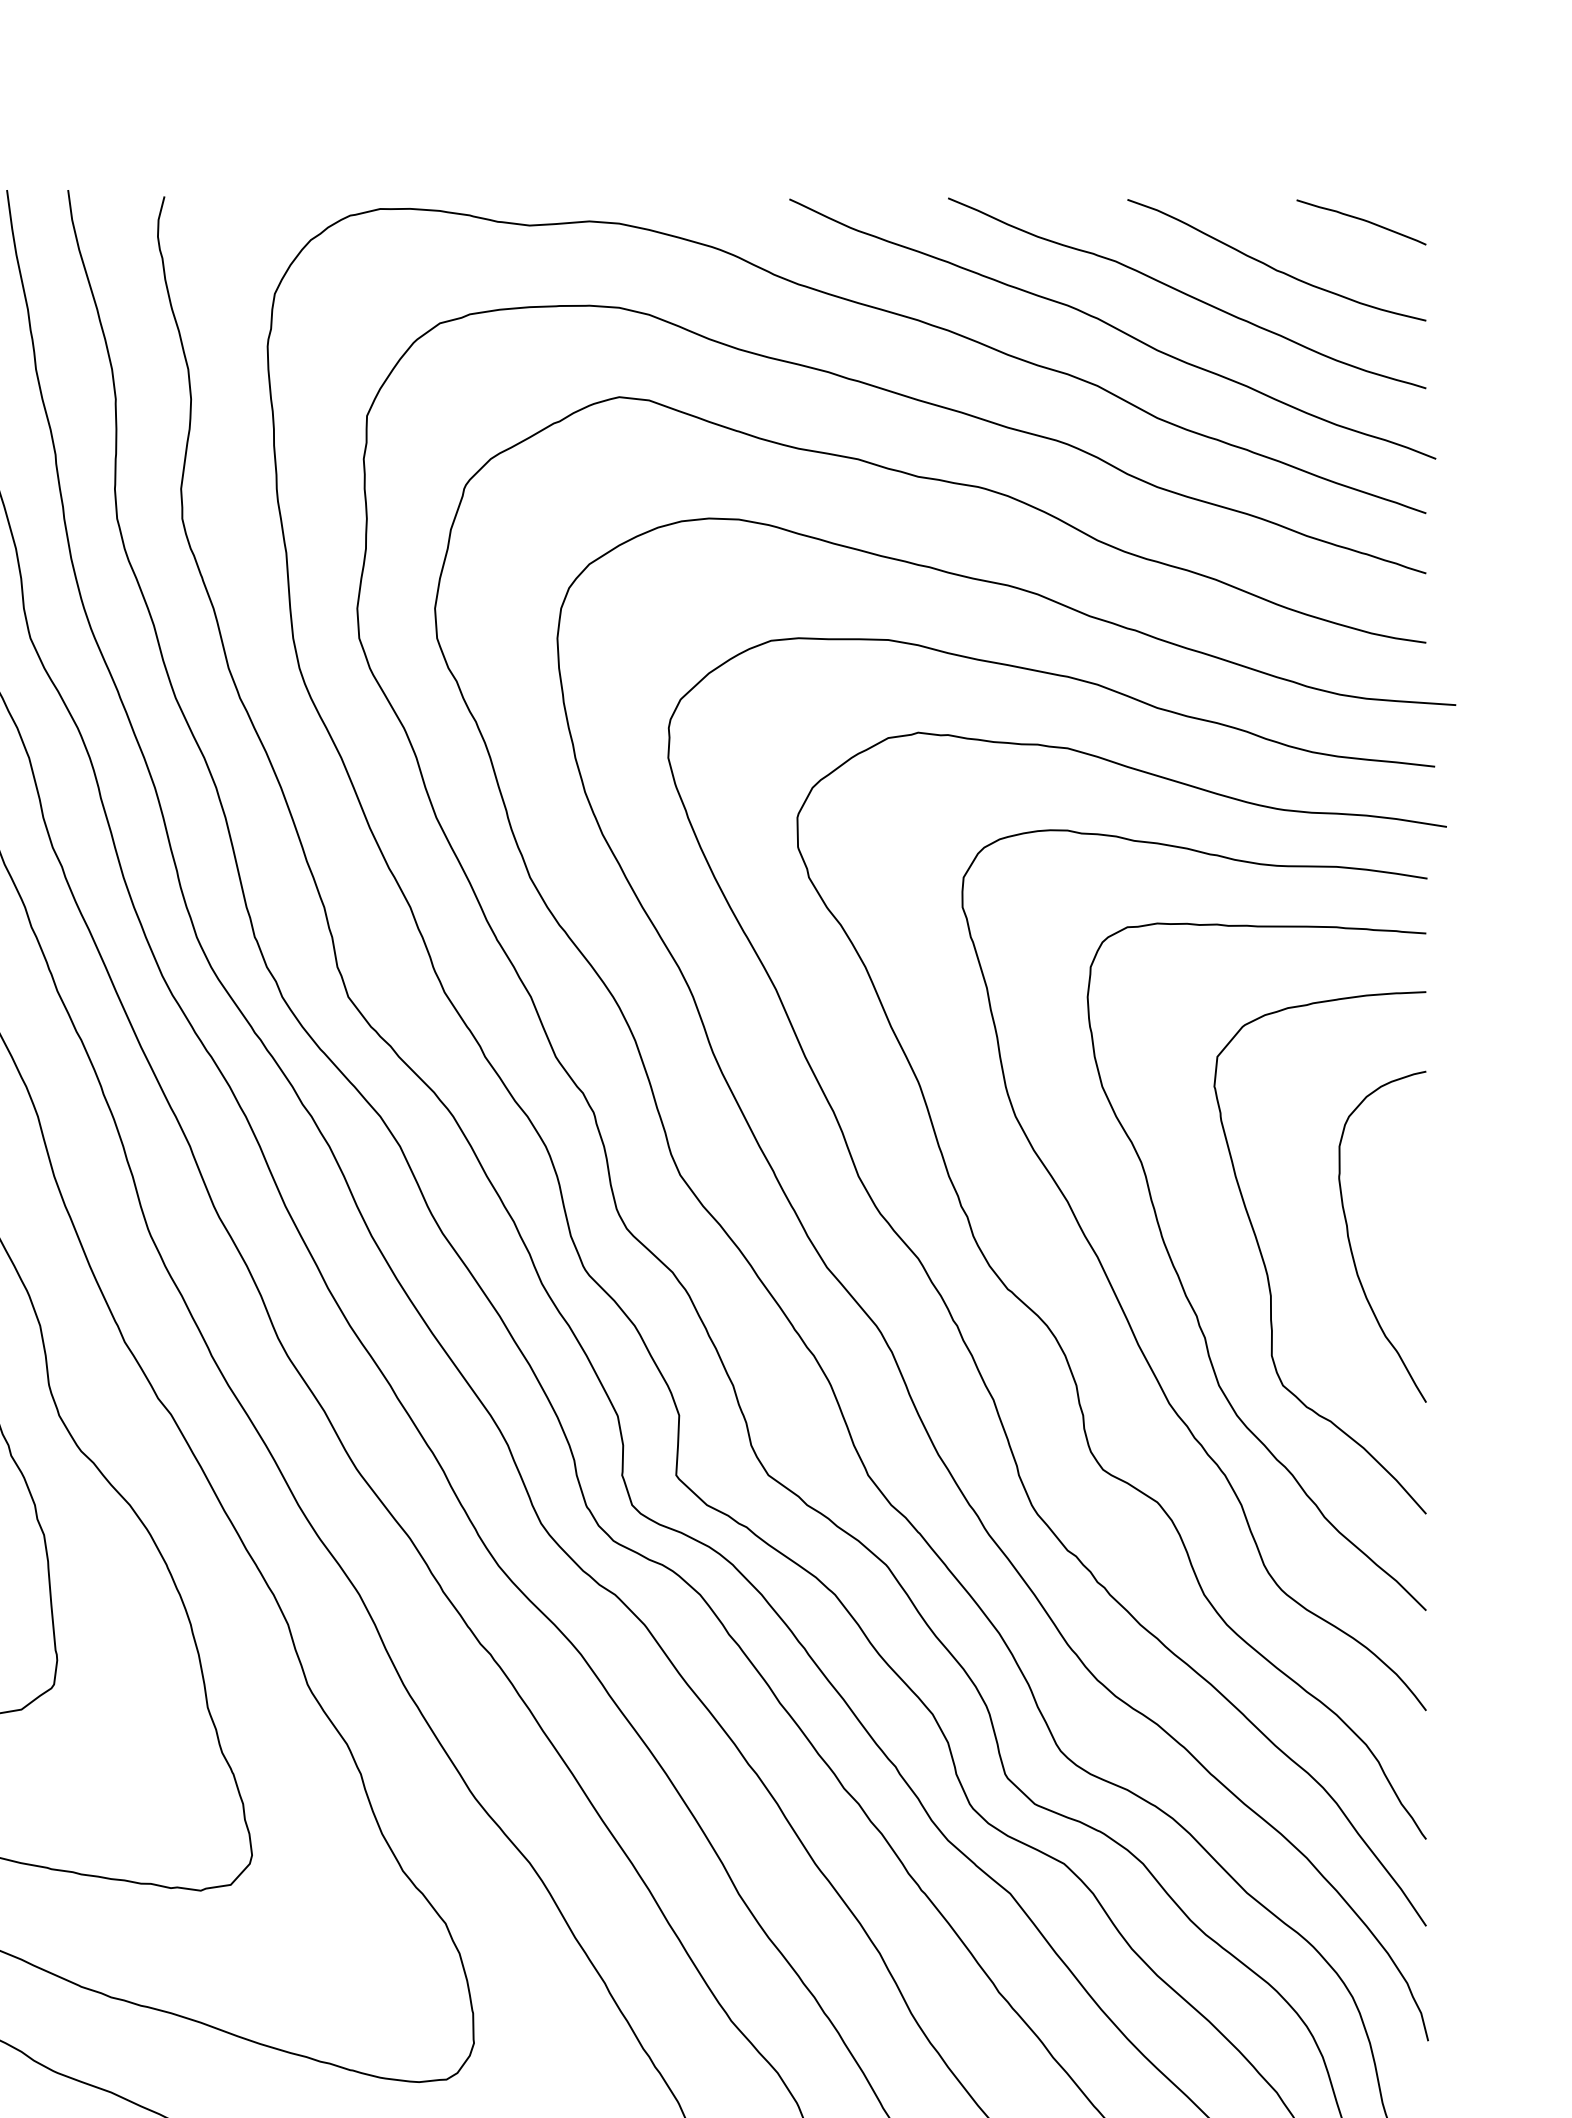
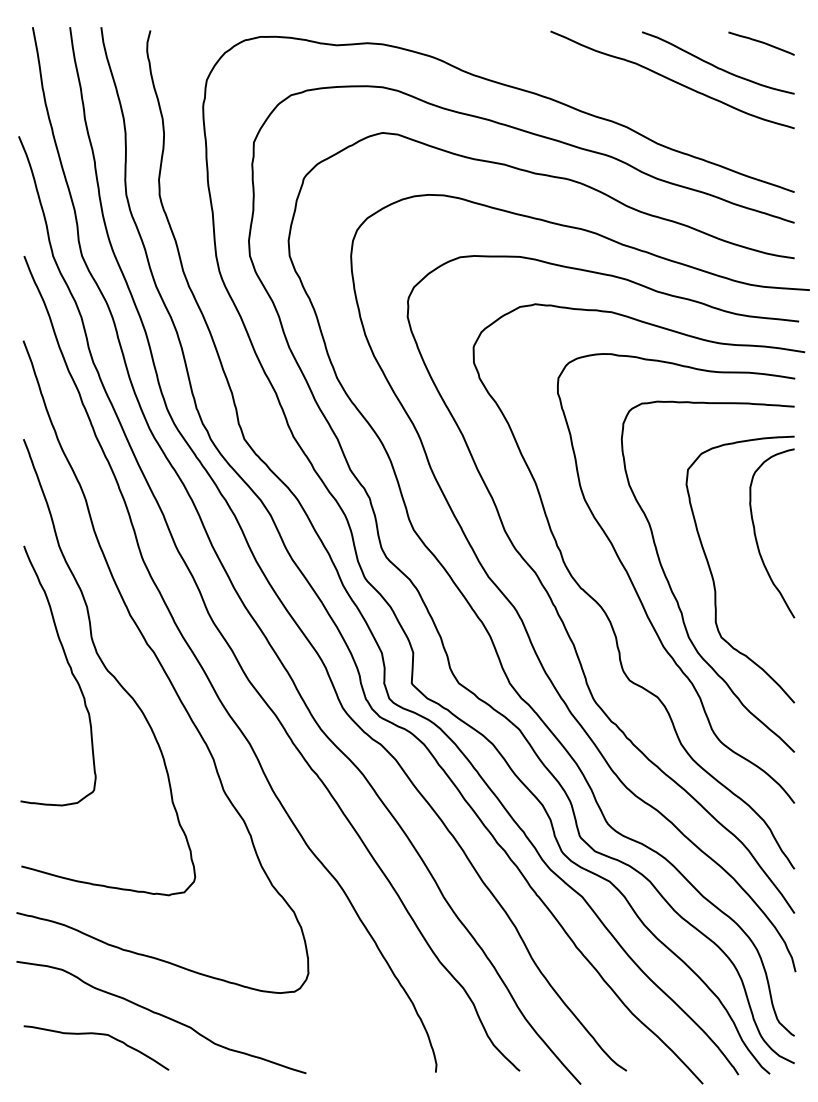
curve: (1112, 327) -> (634, 97), removed
curve: (1351, 1240) -> (756, 535), moved

